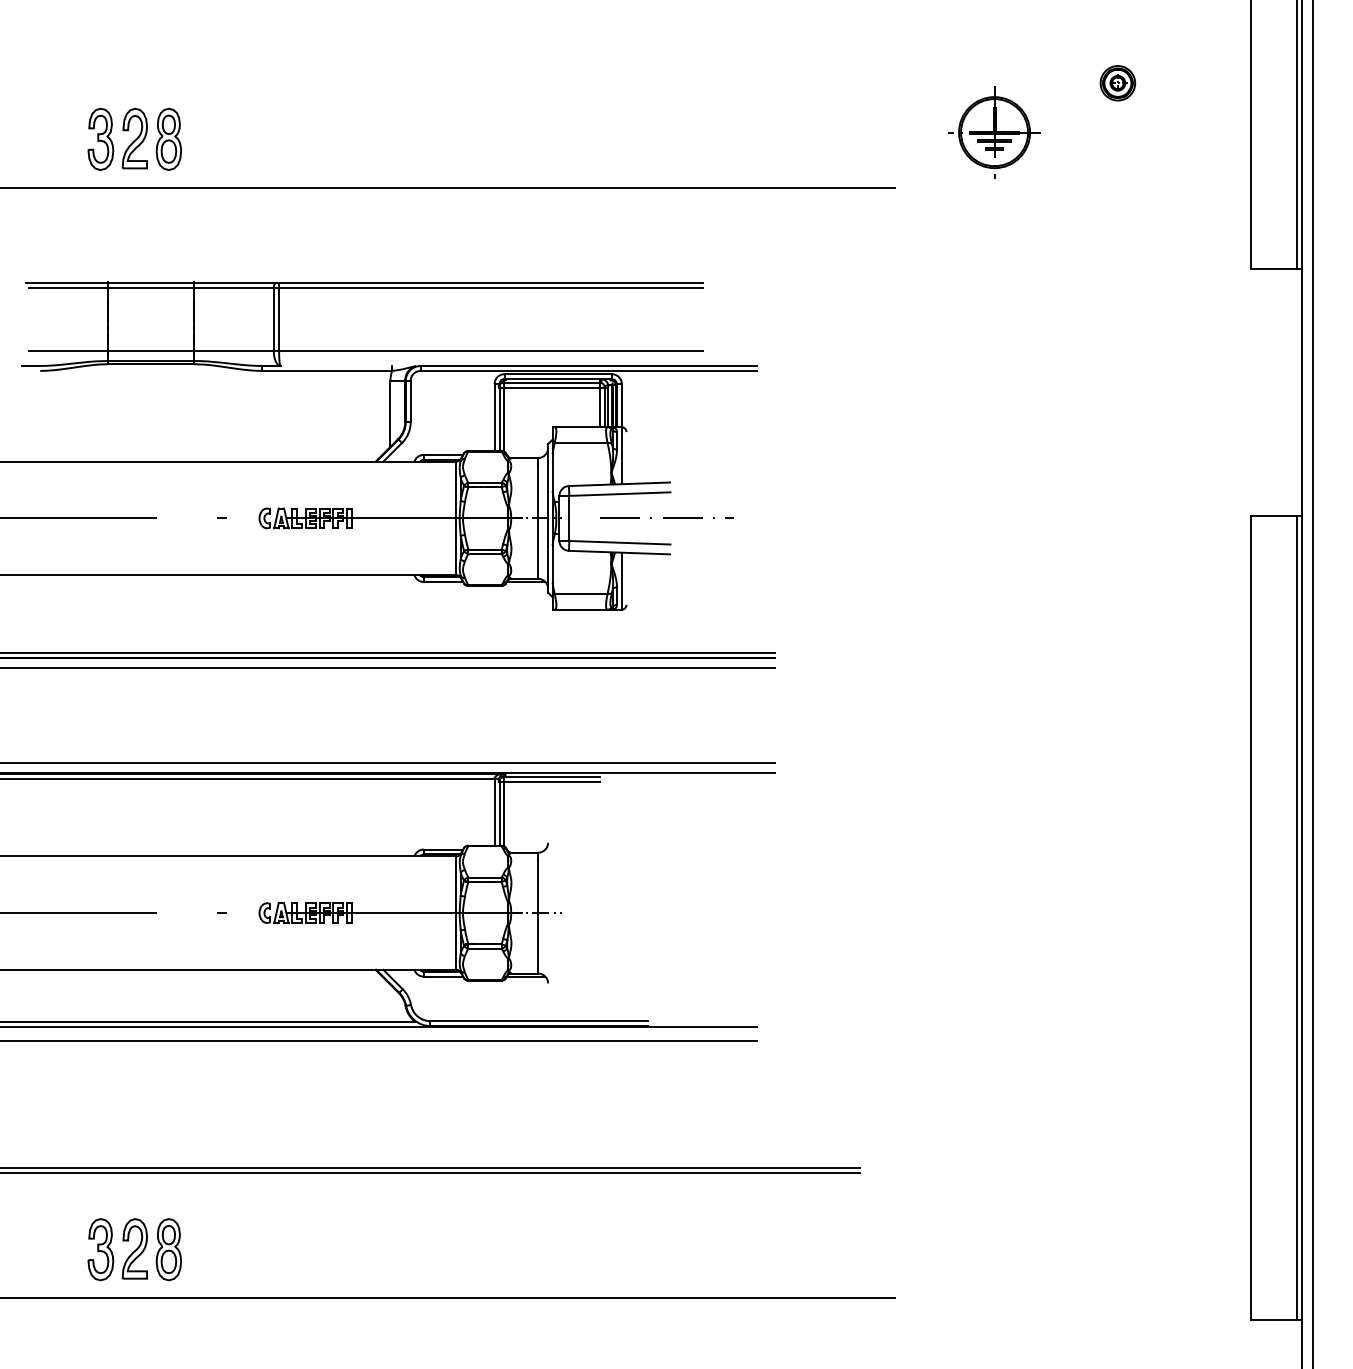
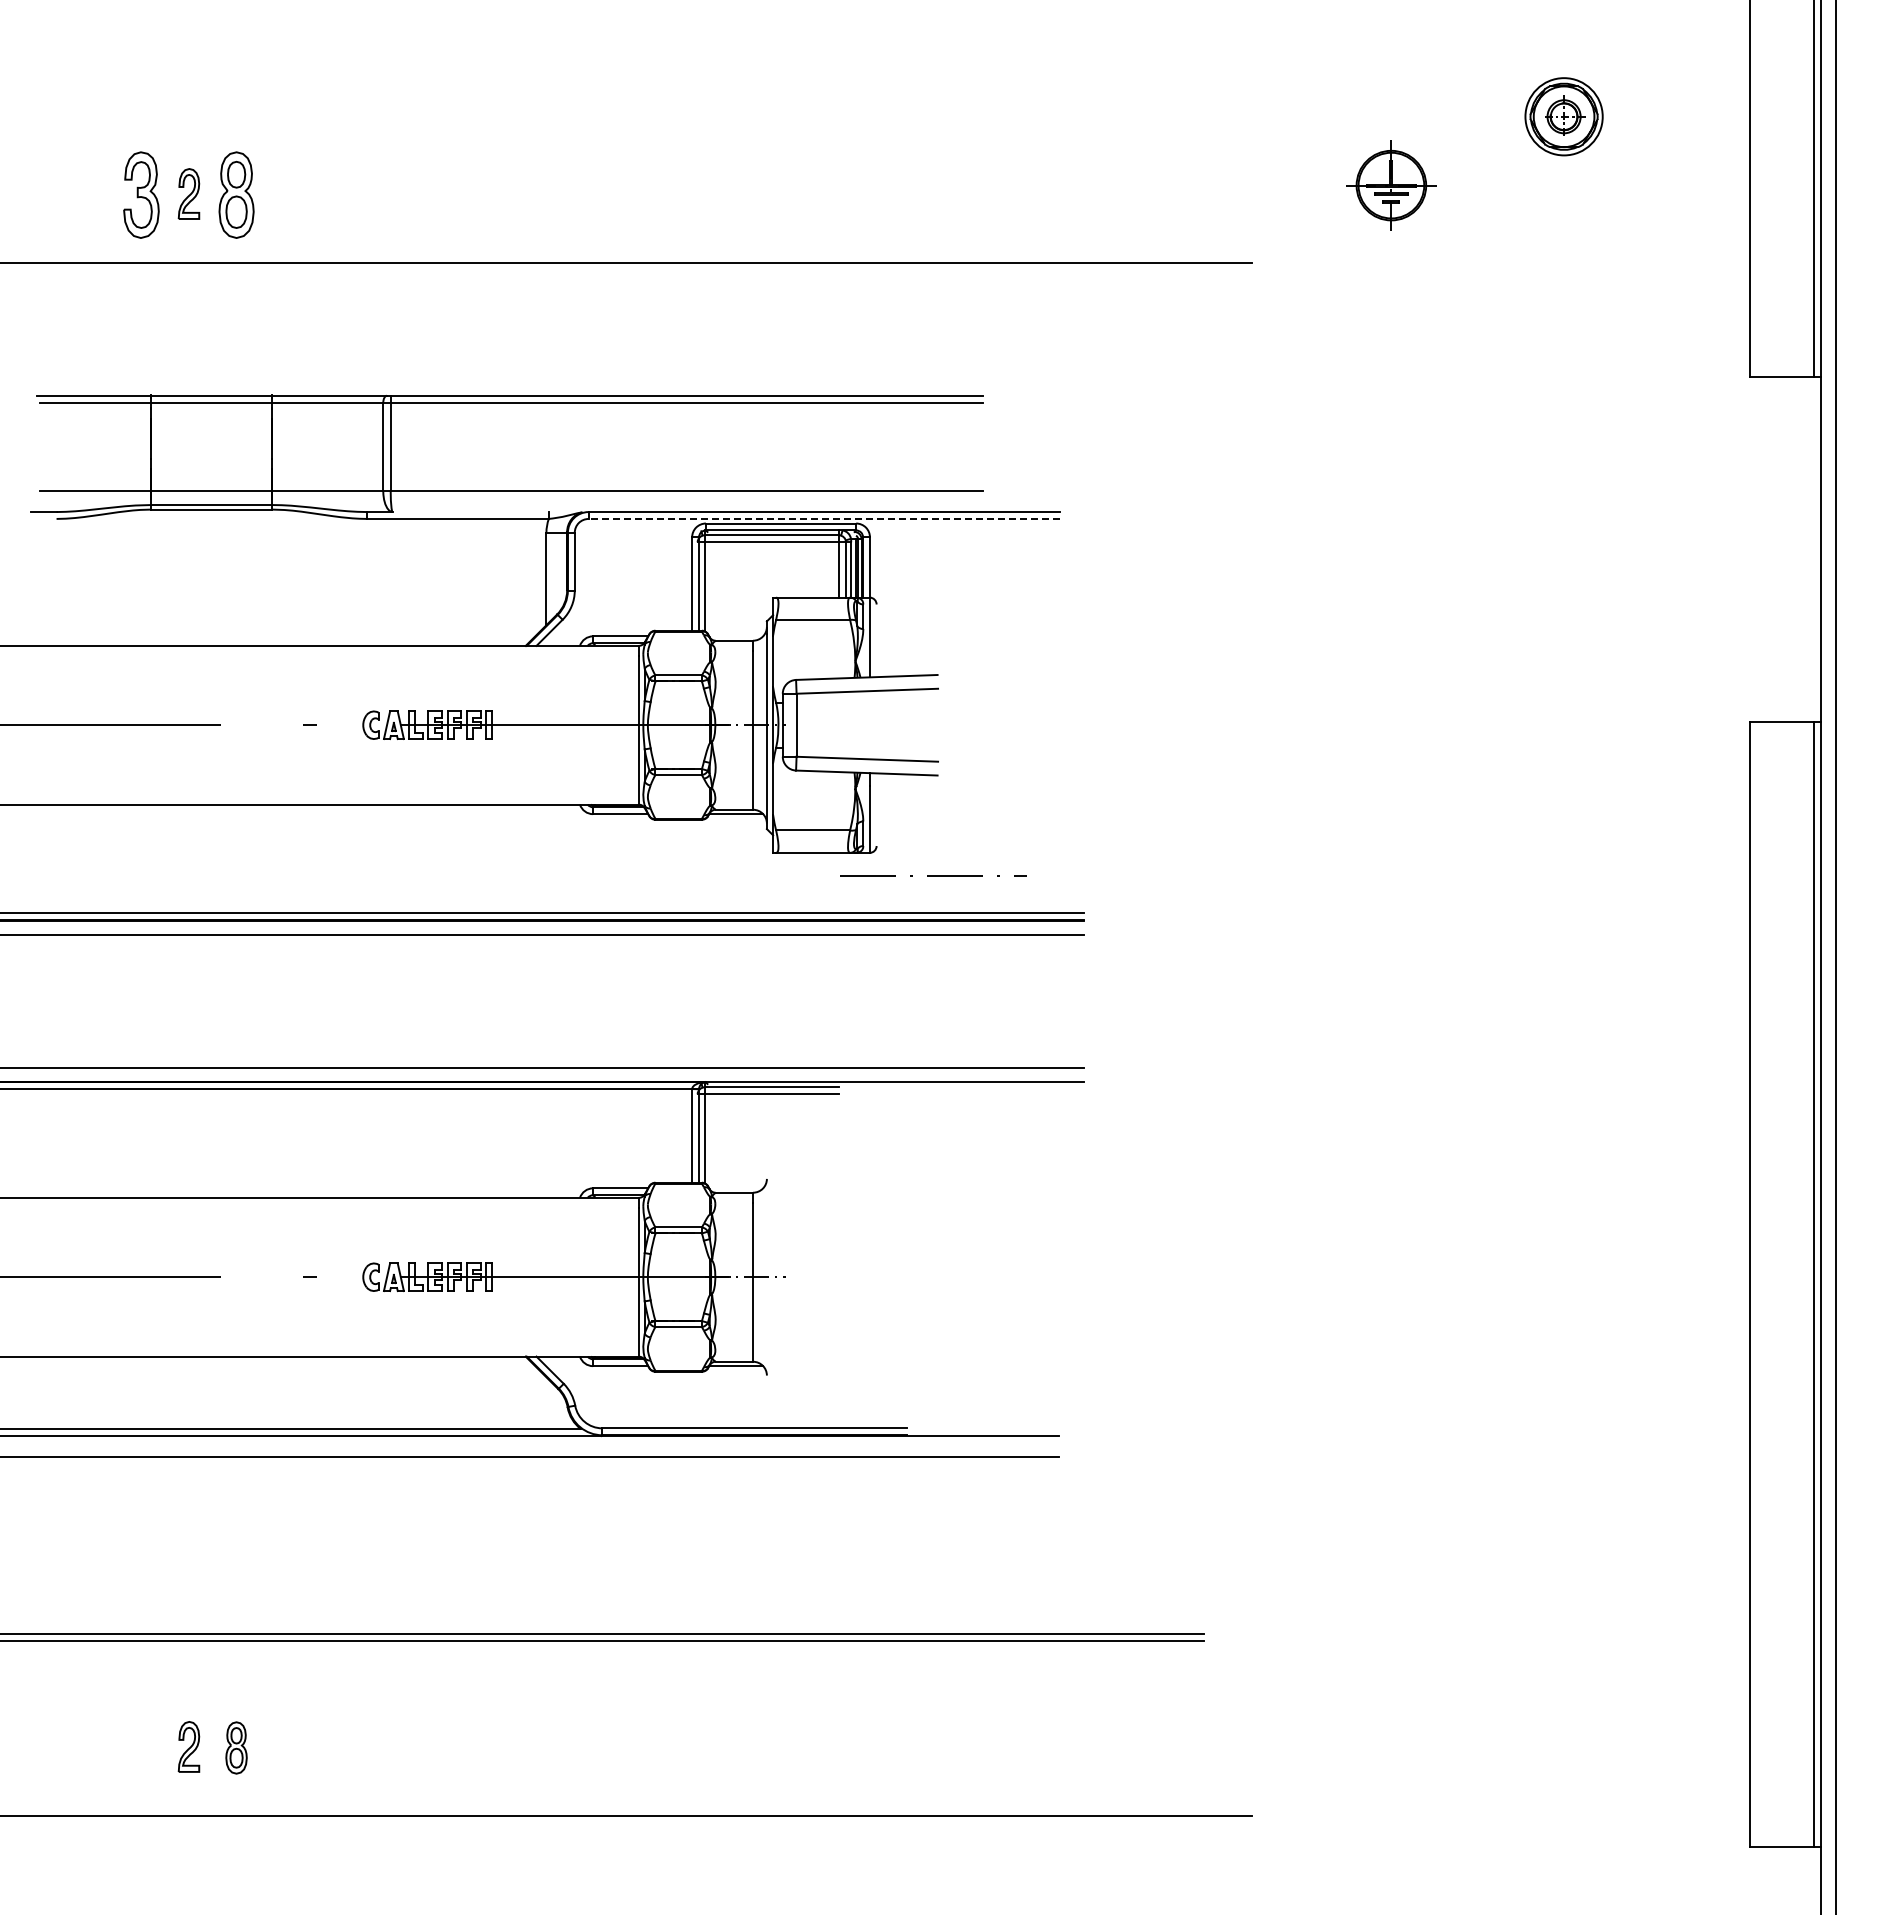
part: (1117, 83) -> (1563, 116), size x1.6
part: (994, 132) -> (1391, 185), size x0.7
part: (134, 138) -> (188, 193), size x0.6
line: (588, 370) -> (823, 518), solid -> dashed
line: (667, 517) -> (933, 875), moved
part: (134, 1248) -> (188, 1746), size x0.6
part: (100, 1249) -> (141, 1747), removed
part: (168, 1249) -> (236, 1747), size x0.6

